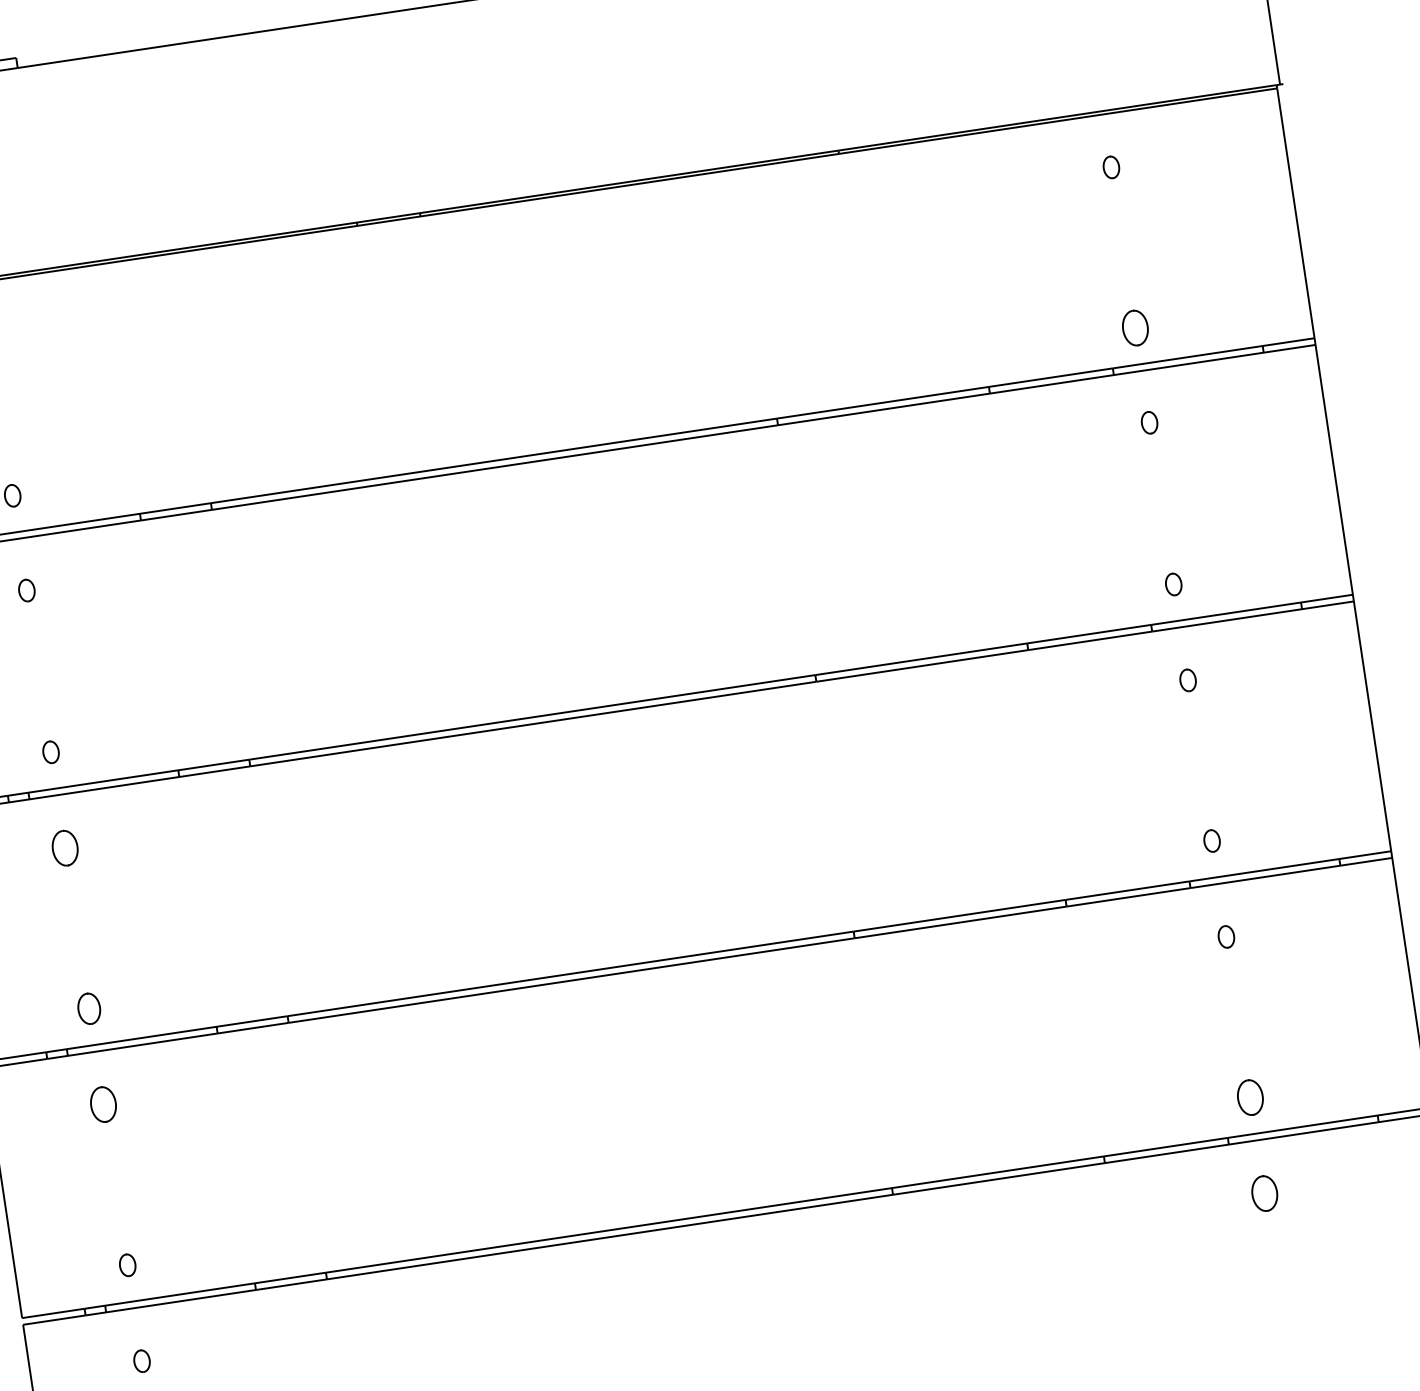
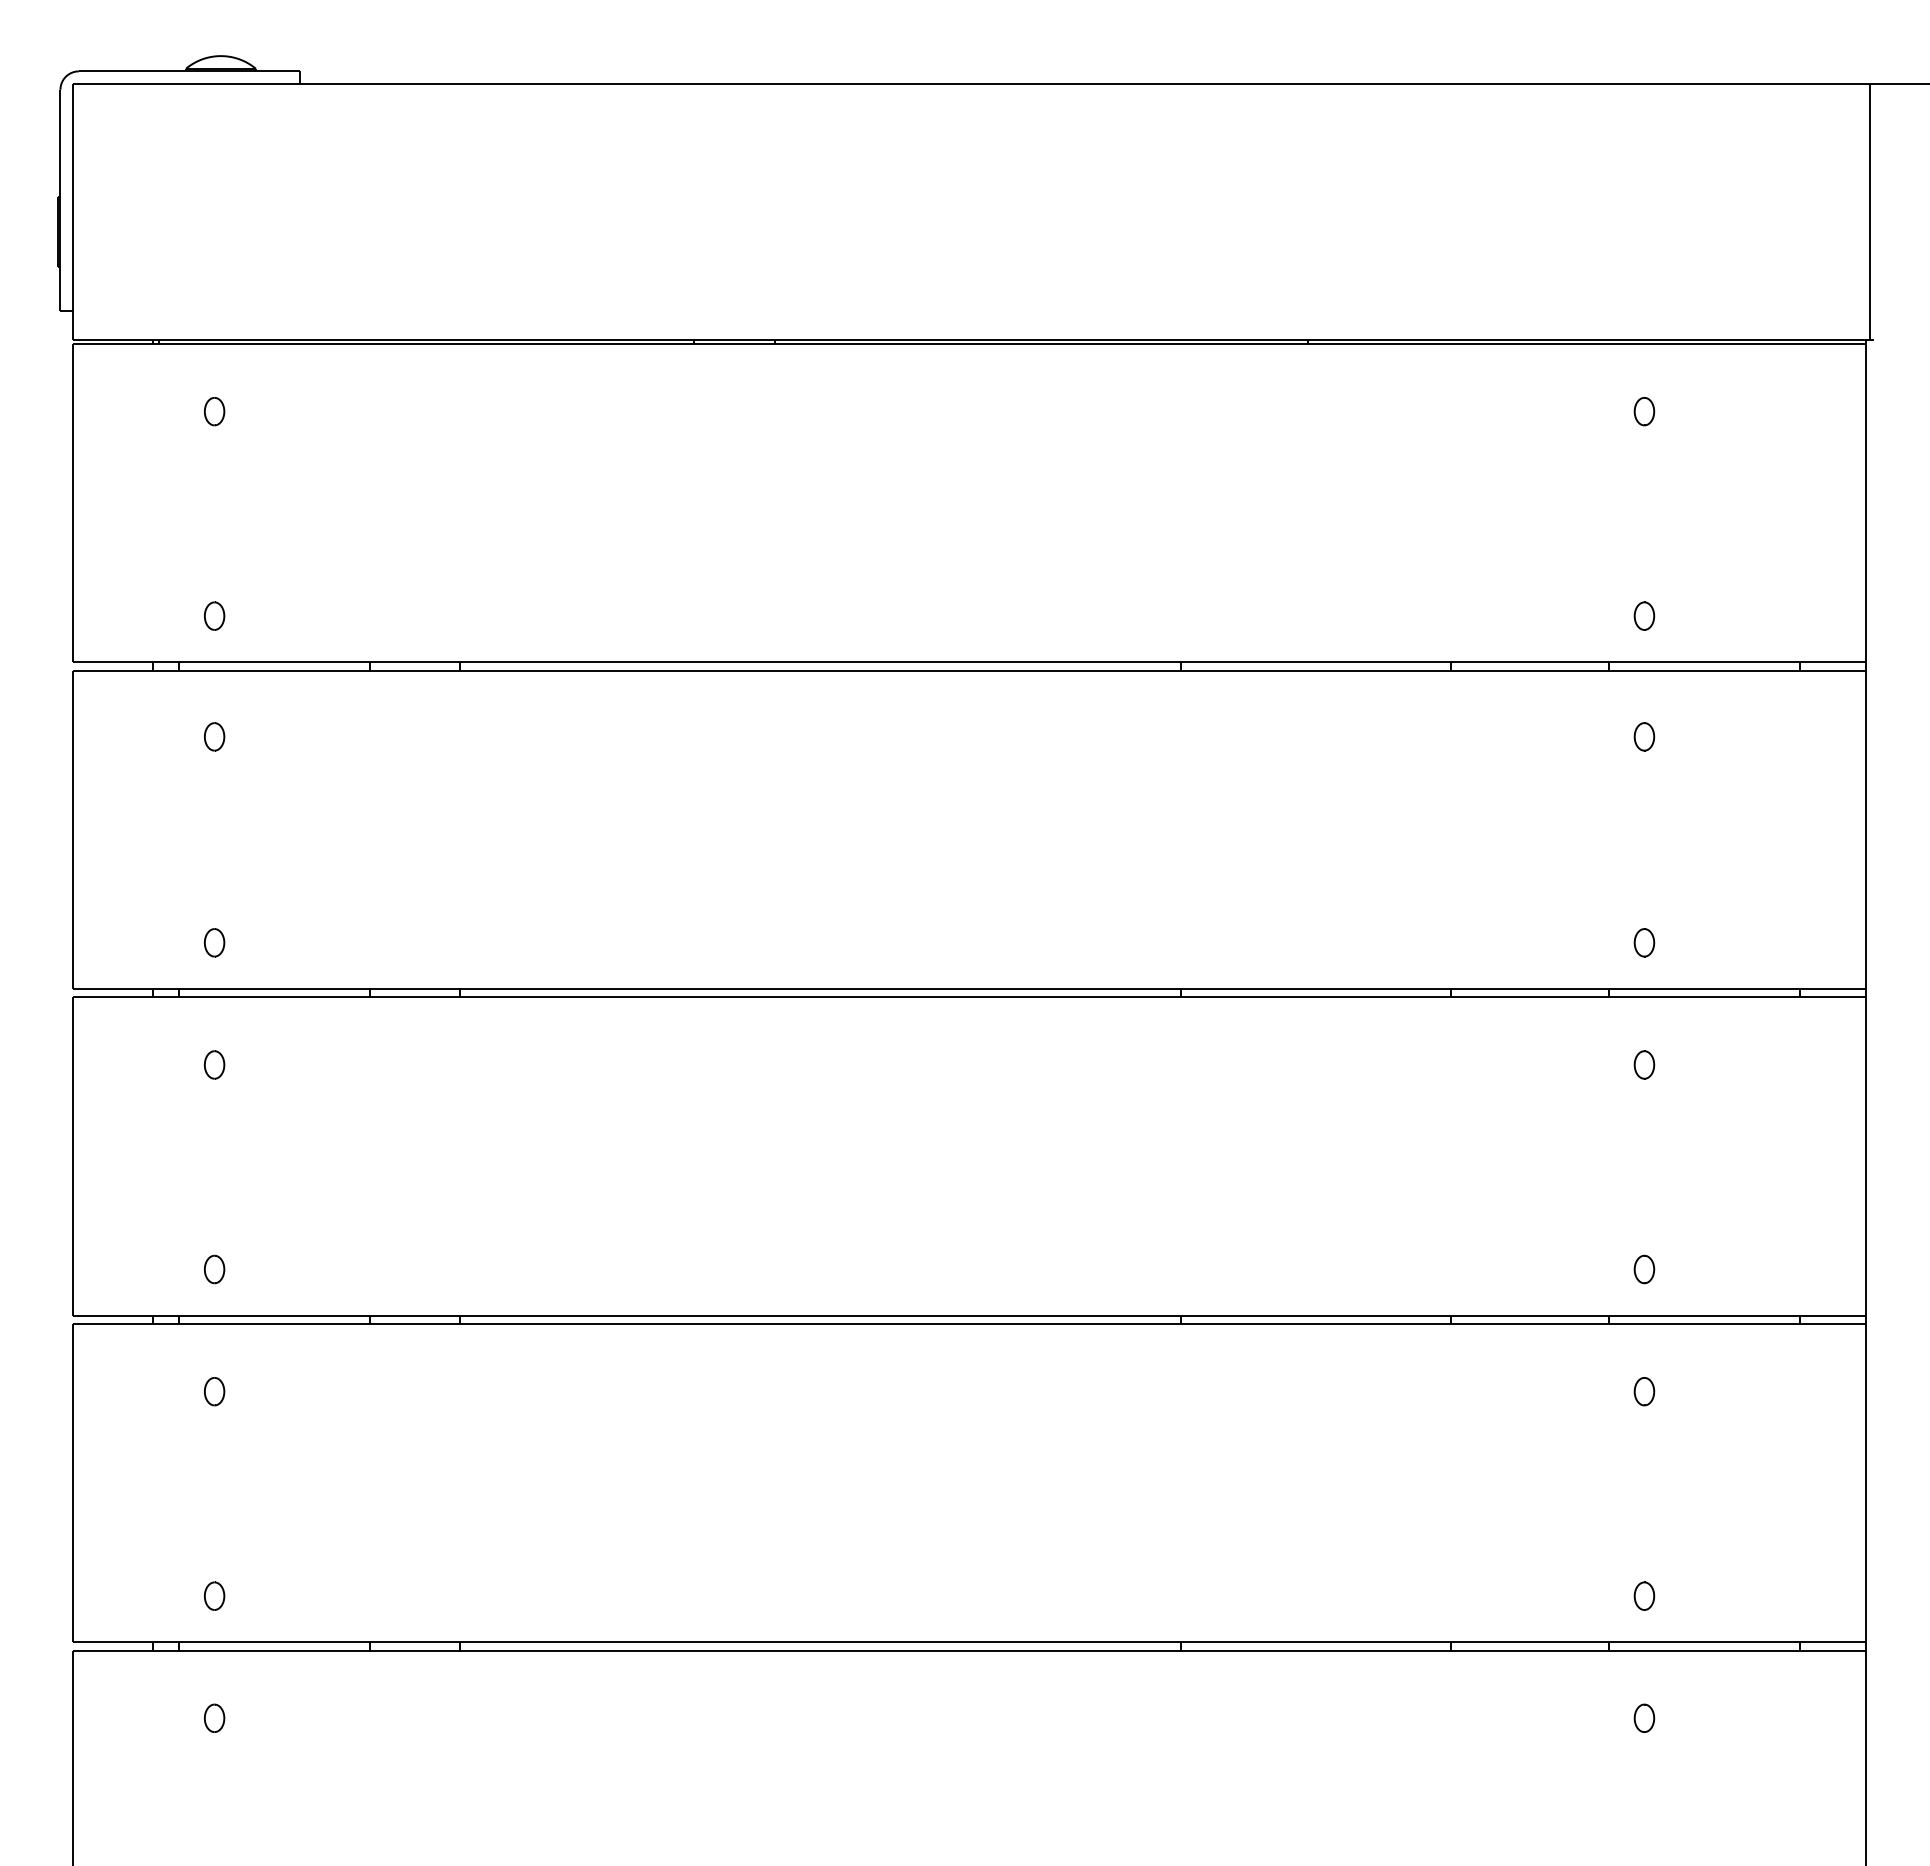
part: (1135, 327) -> (1644, 615), size x0.62
part: (65, 847) -> (214, 1064), size x0.62
part: (89, 1008) -> (214, 1269), size x0.71
part: (1250, 1096) -> (1644, 1595), size x0.62
part: (103, 1104) -> (214, 1391), size x0.62
part: (1264, 1192) -> (1644, 1717), size x0.62

